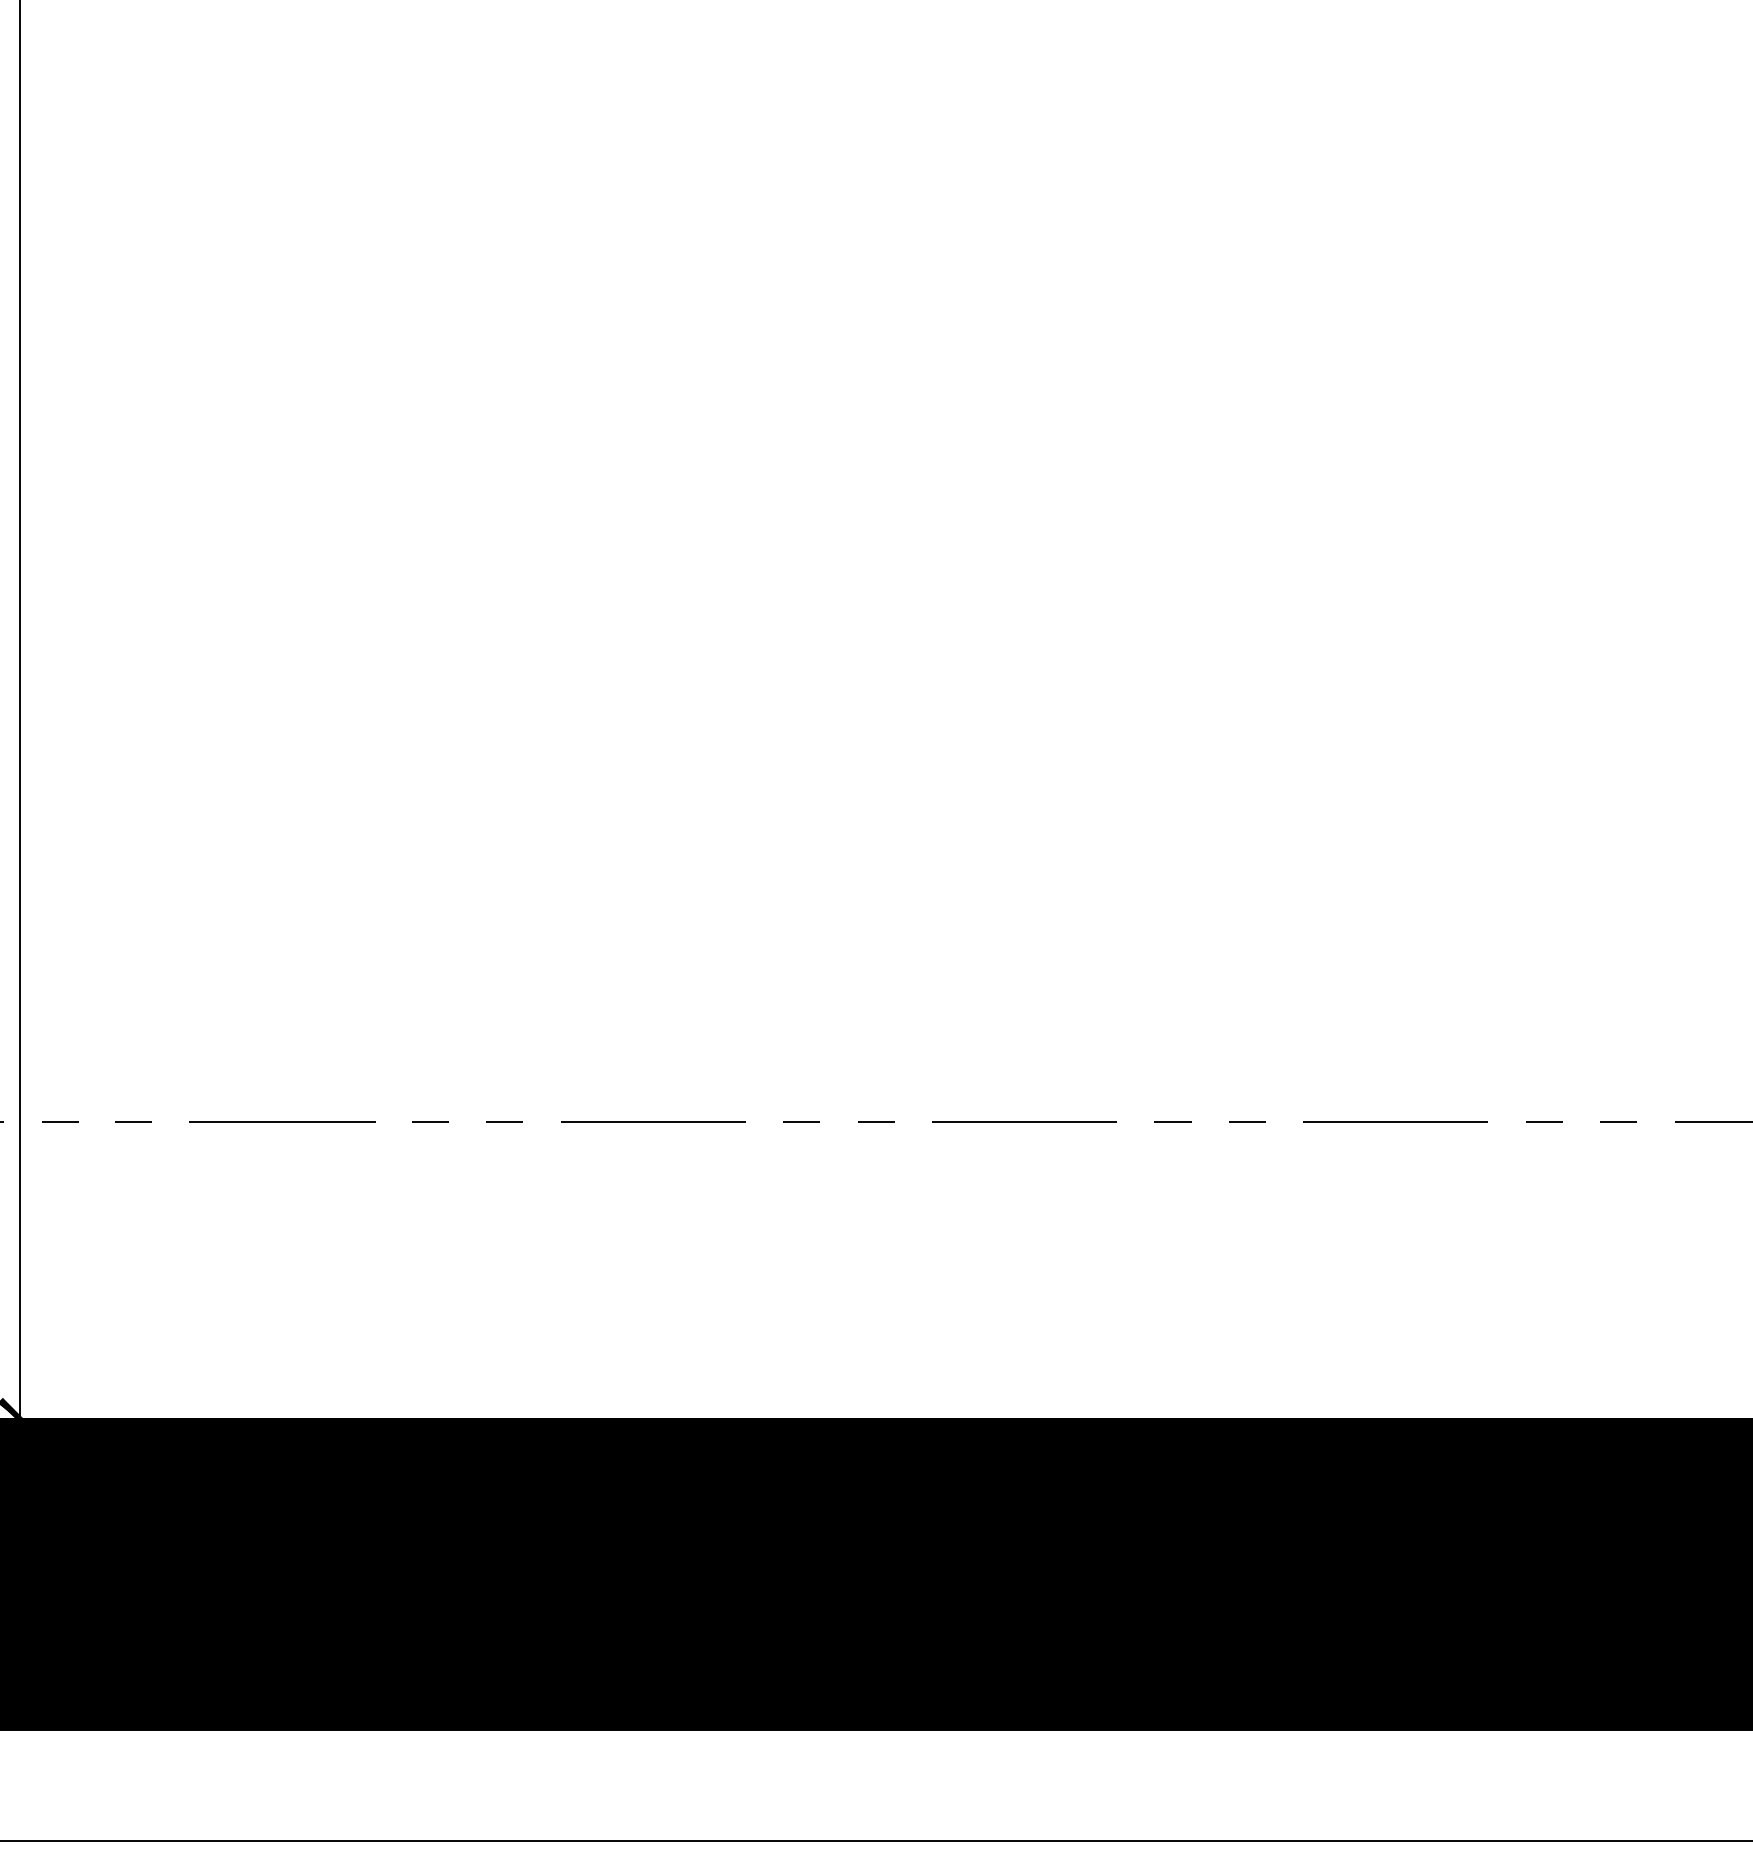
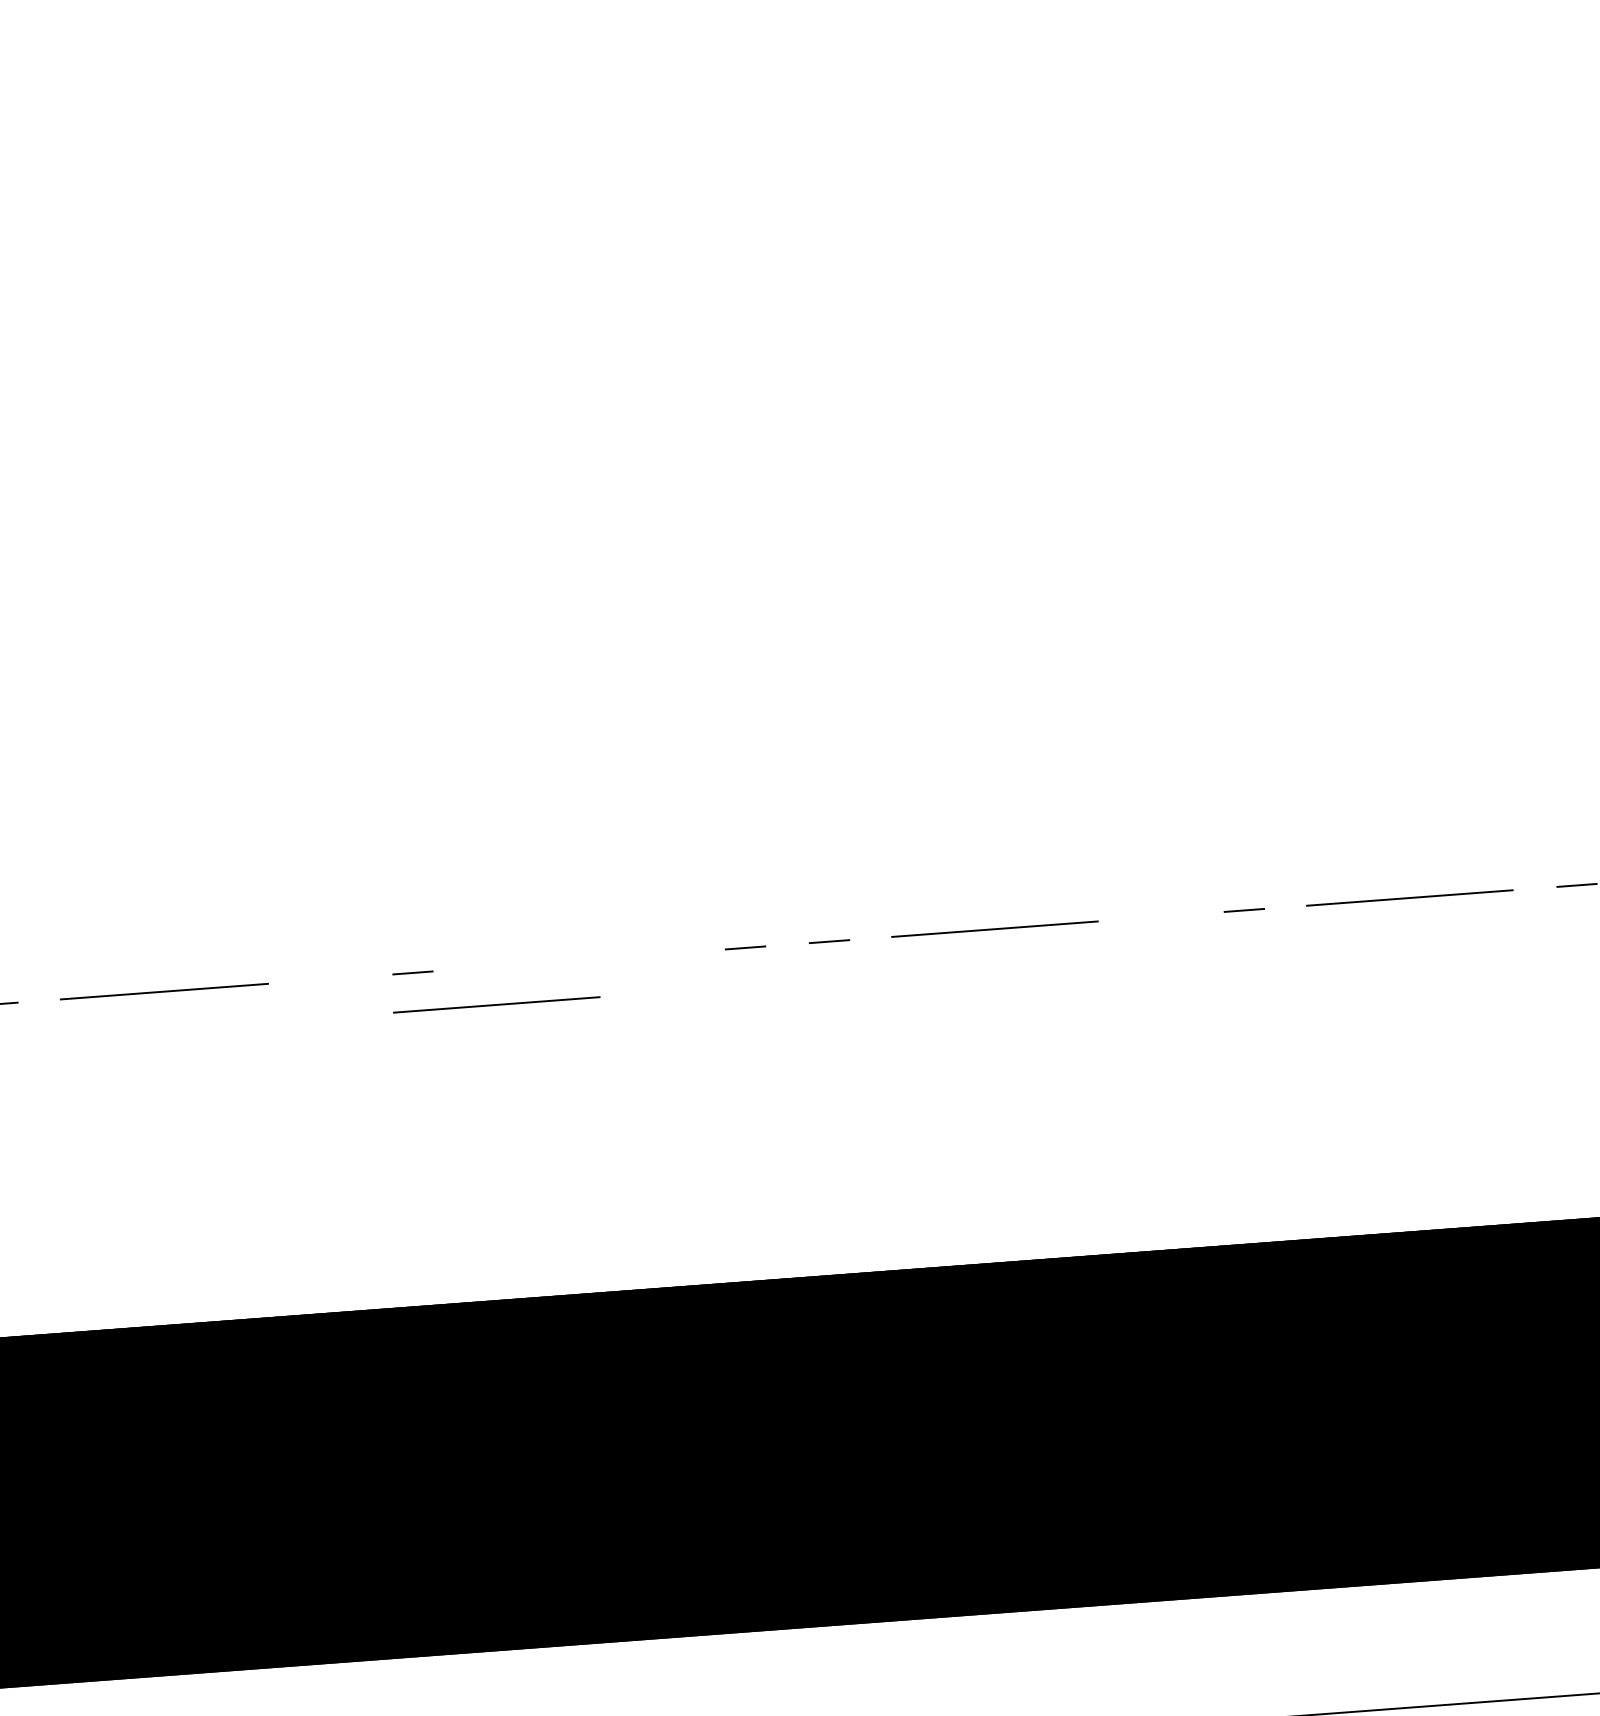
line: (430, 1121) -> (330, 978), removed
line: (653, 1121) -> (496, 1004), moved
line: (1172, 1121) -> (1160, 916), removed

